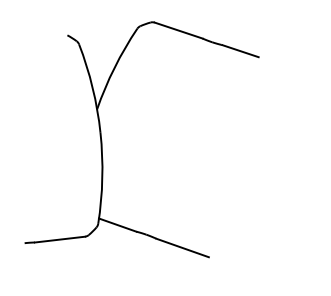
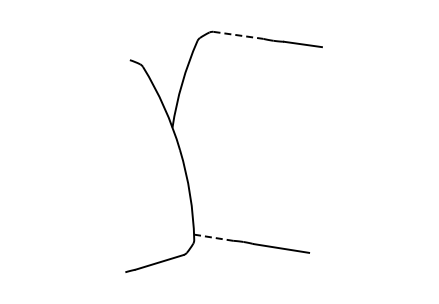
line: (178, 30) -> (238, 35), solid -> dashed
line: (117, 224) -> (213, 237), solid -> dashed

